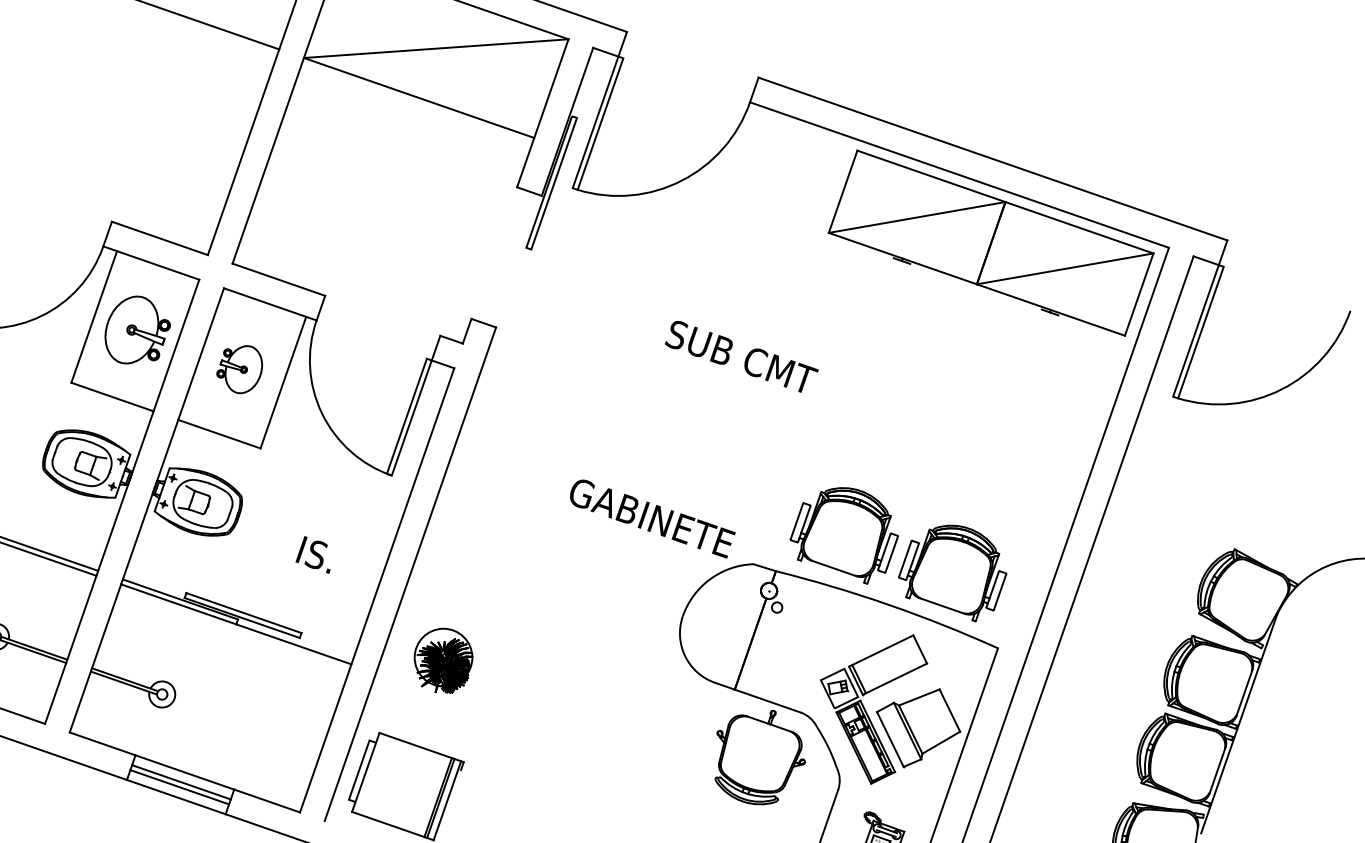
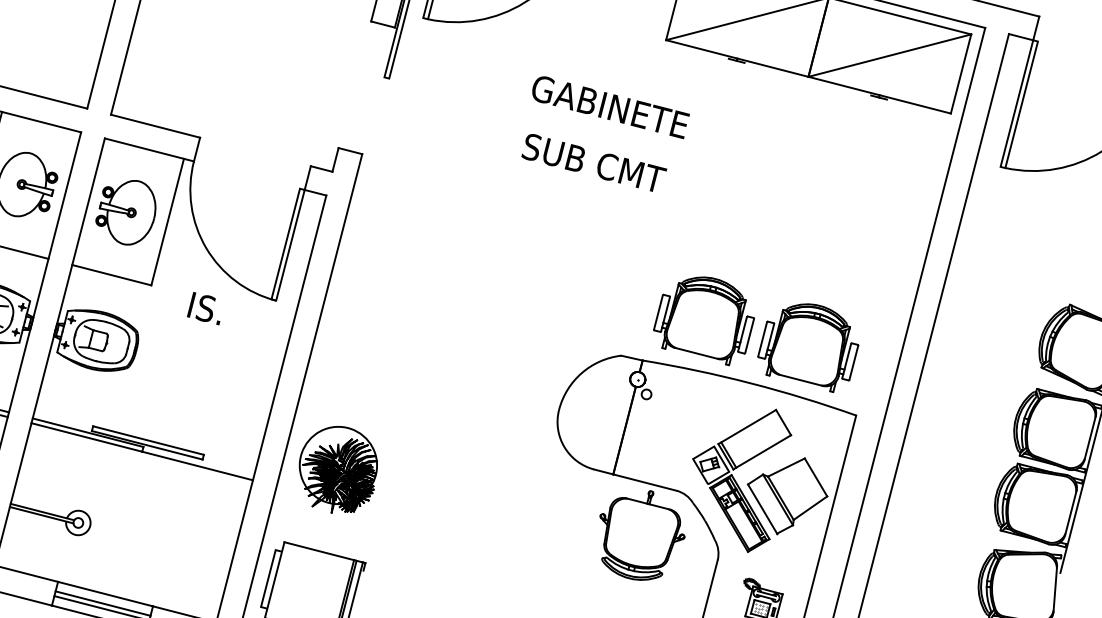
part: (239, 369) -> (125, 213), size x1.43
text: (652, 518) -> (611, 107), moved
text: (312, 554) -> (202, 308), moved
part: (443, 660) -> (338, 469), size x1.43

